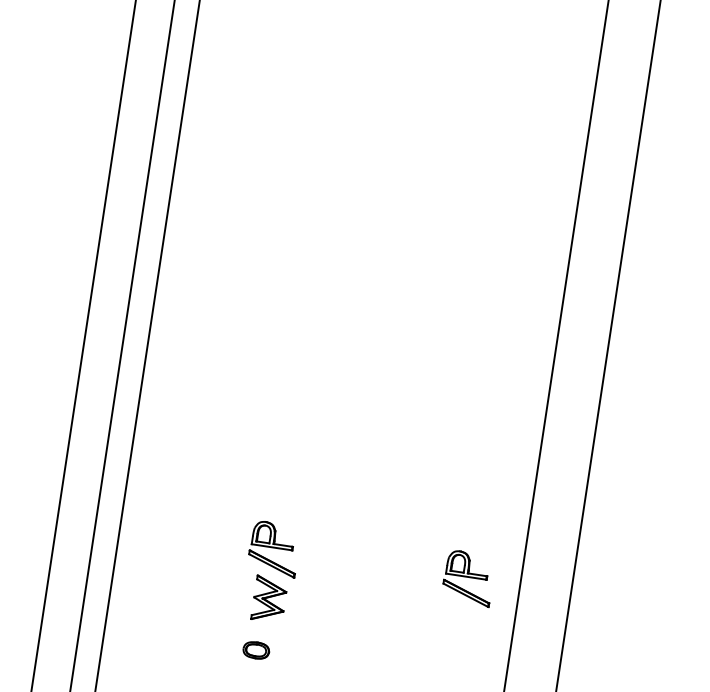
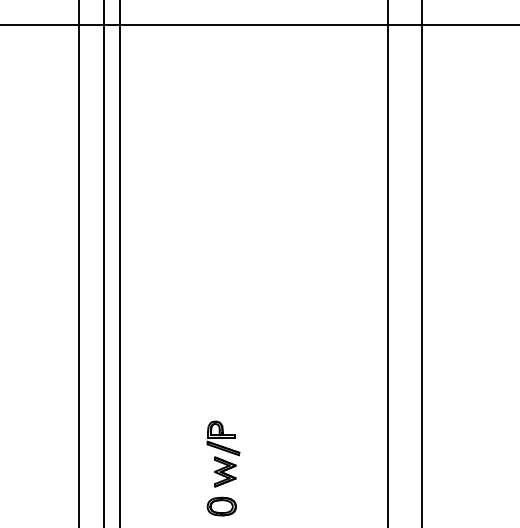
part: (468, 578) -> (353, 438), removed
part: (256, 650) -> (221, 506), size x1.67

